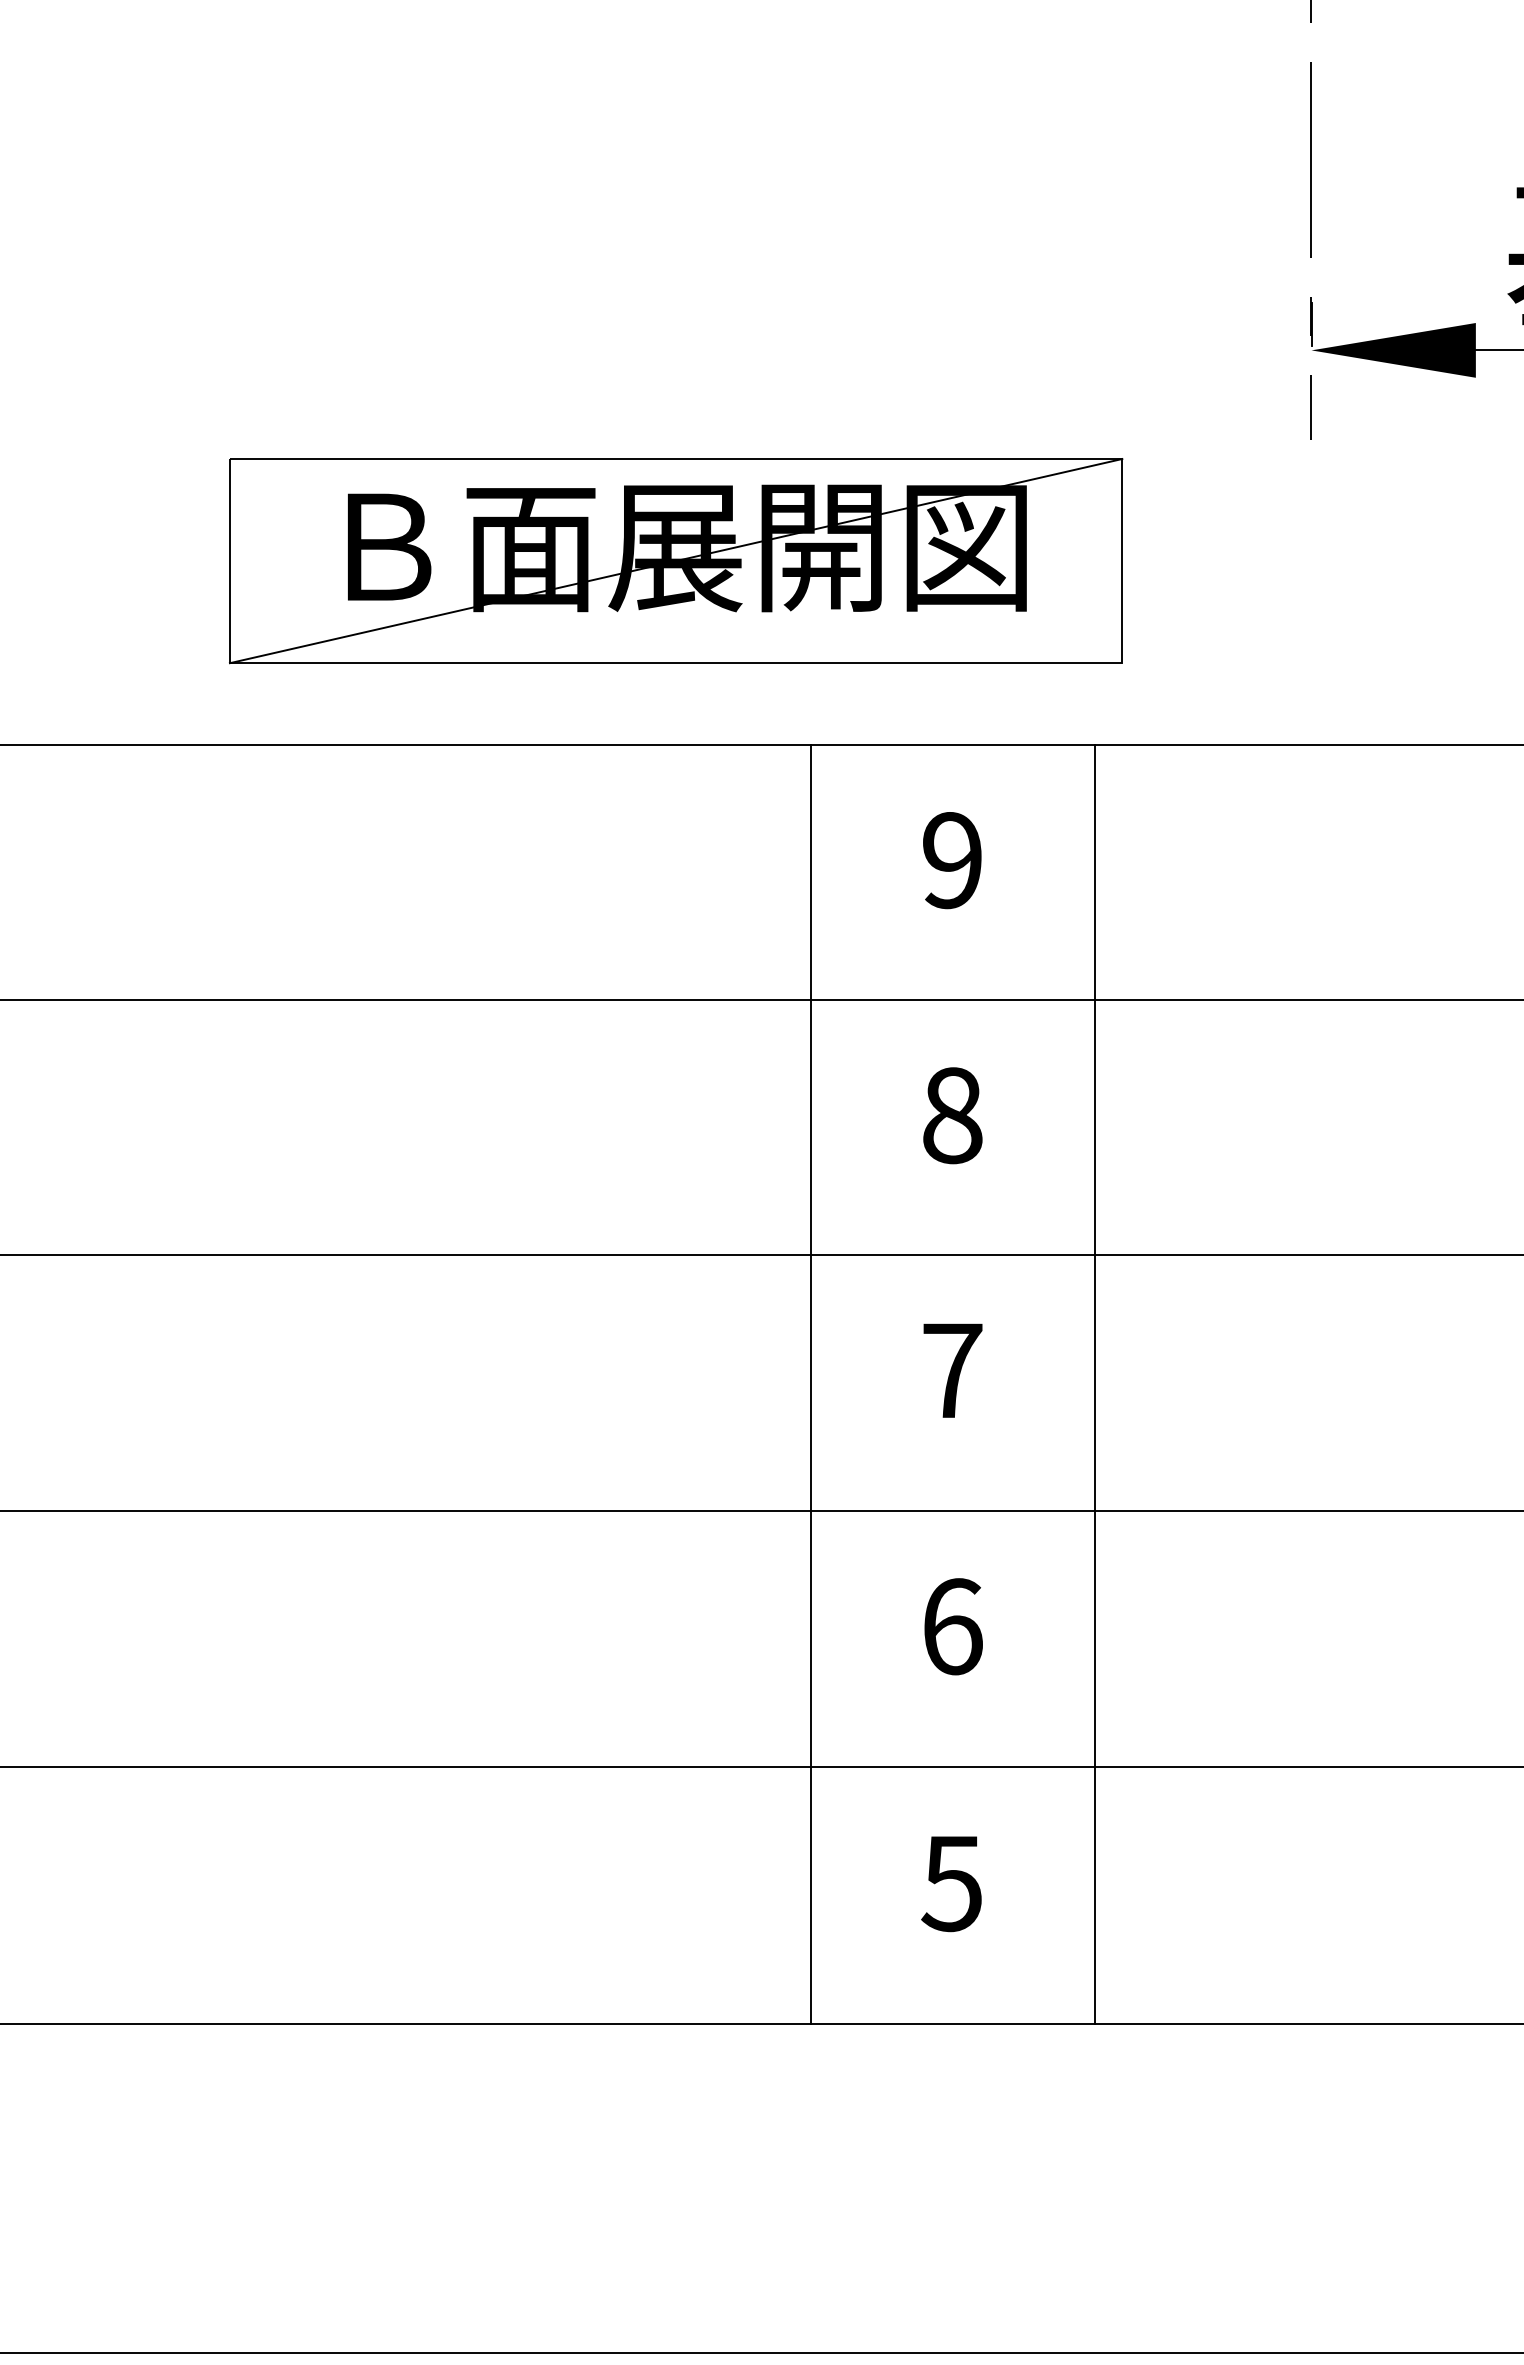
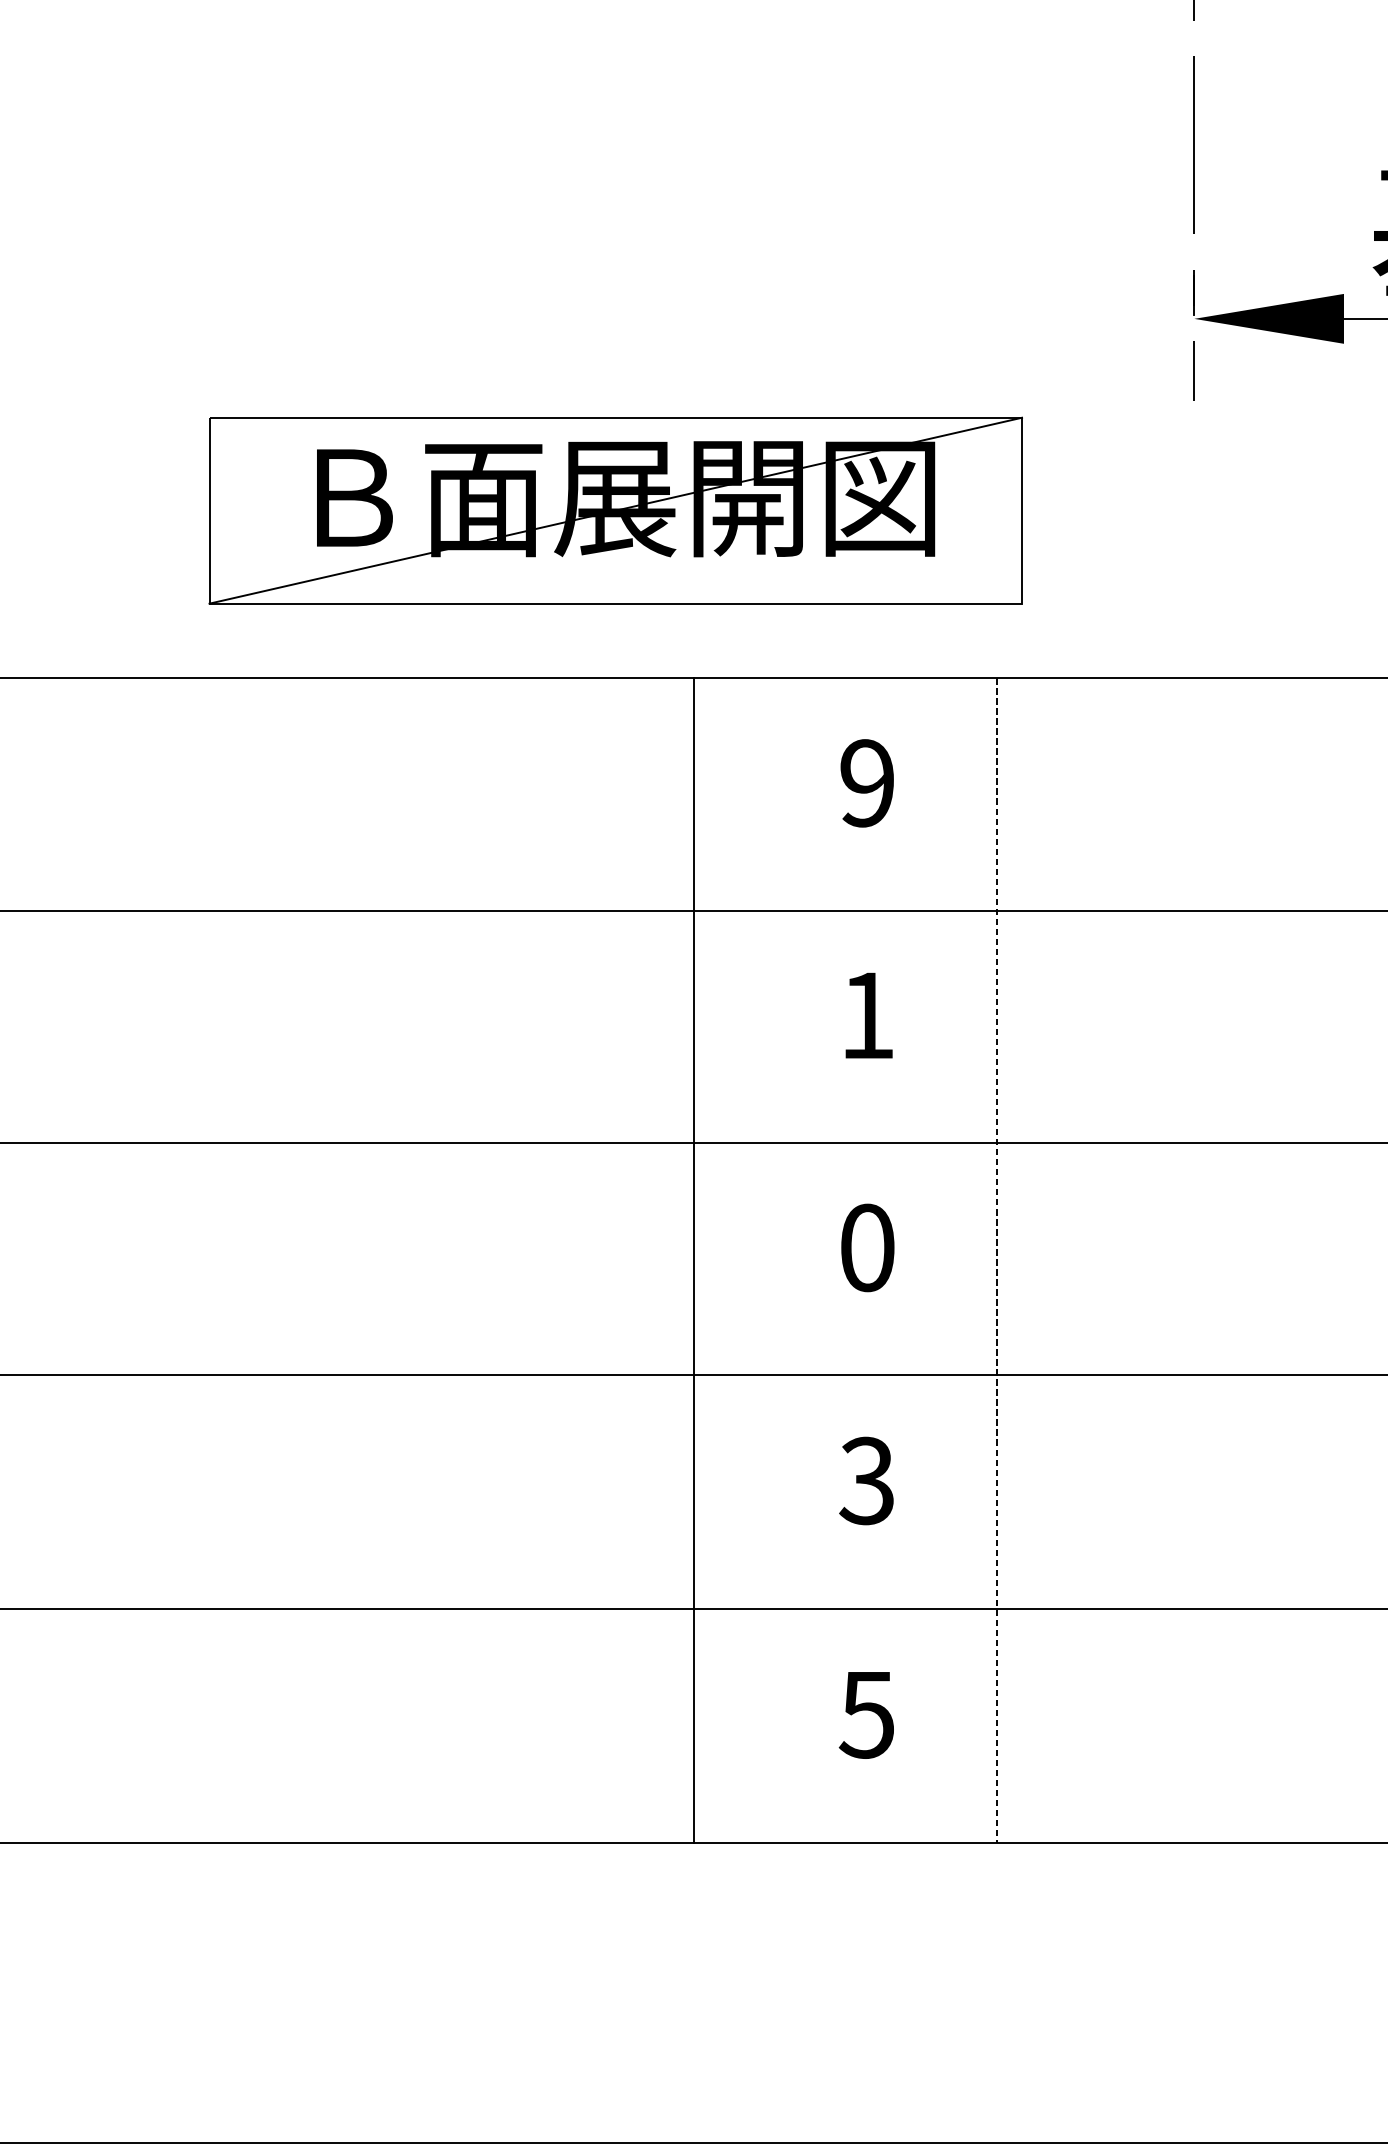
text: (952, 1115) -> (867, 1015), 8 -> 1
text: (952, 1370) -> (867, 1247), 7 -> 0
line: (811, 1384) -> (694, 1260), moved
line: (1094, 1385) -> (996, 1261), solid -> dashed
text: (951, 1626) -> (866, 1480), 6 -> 3

